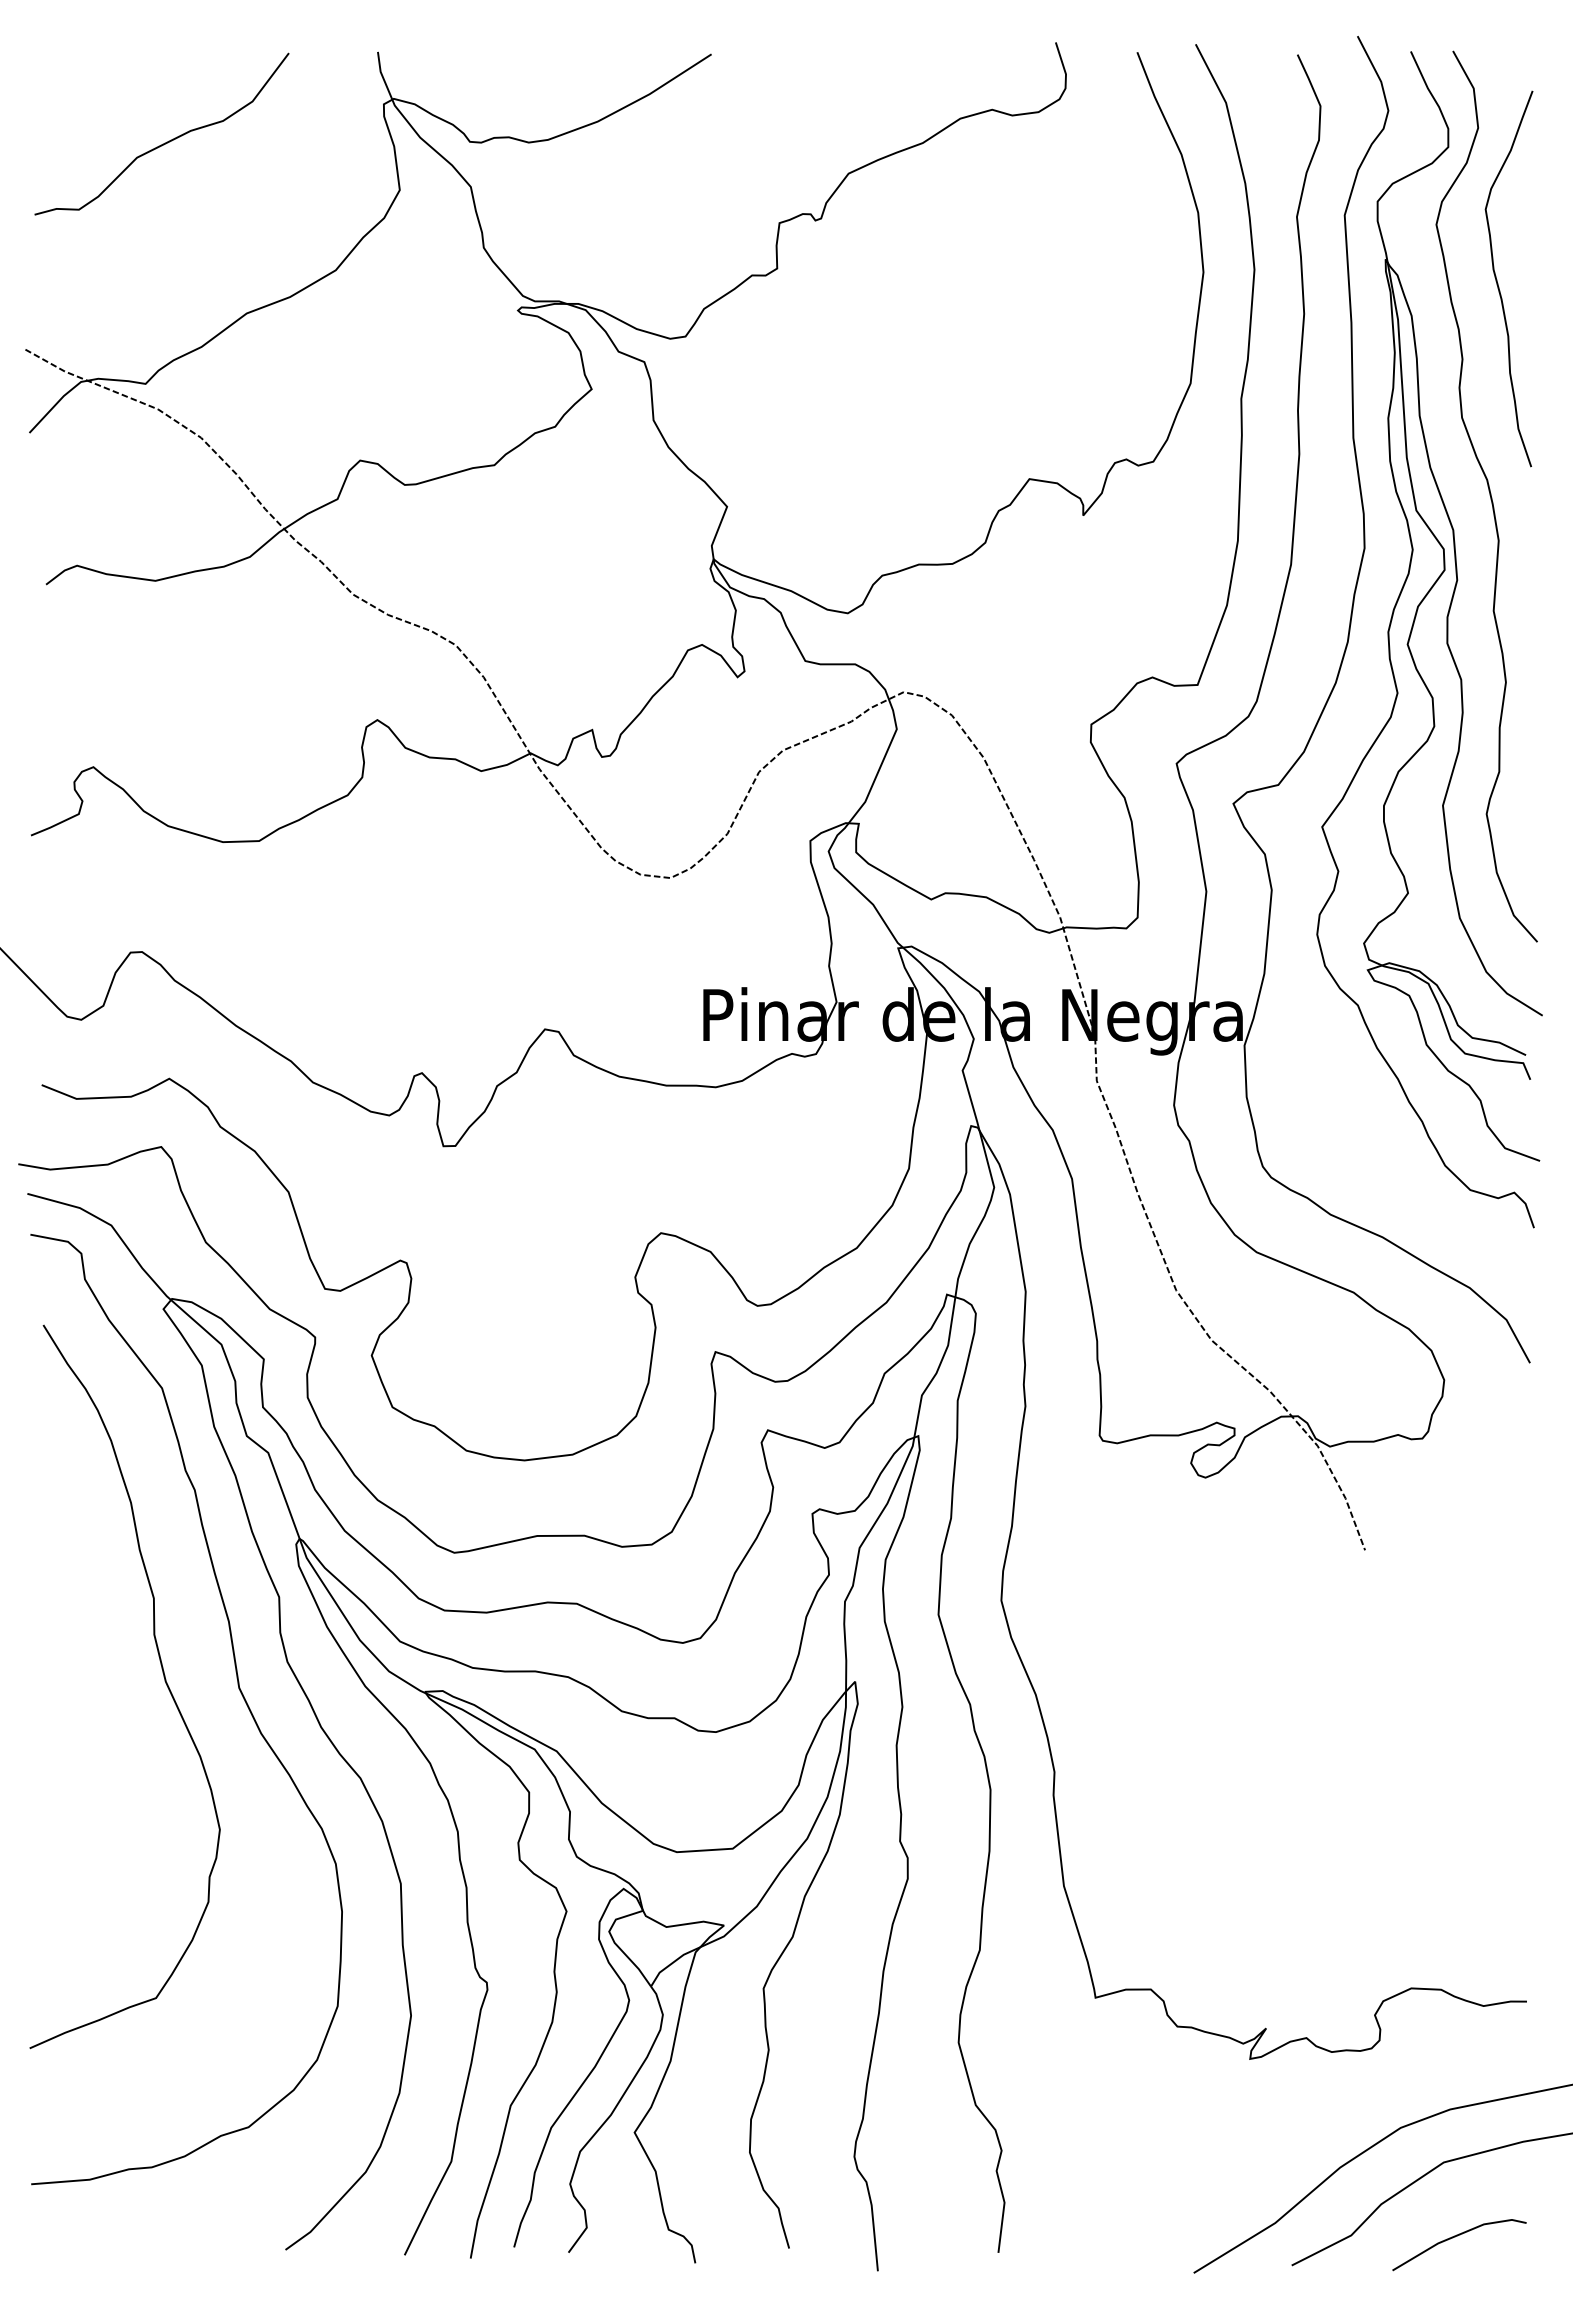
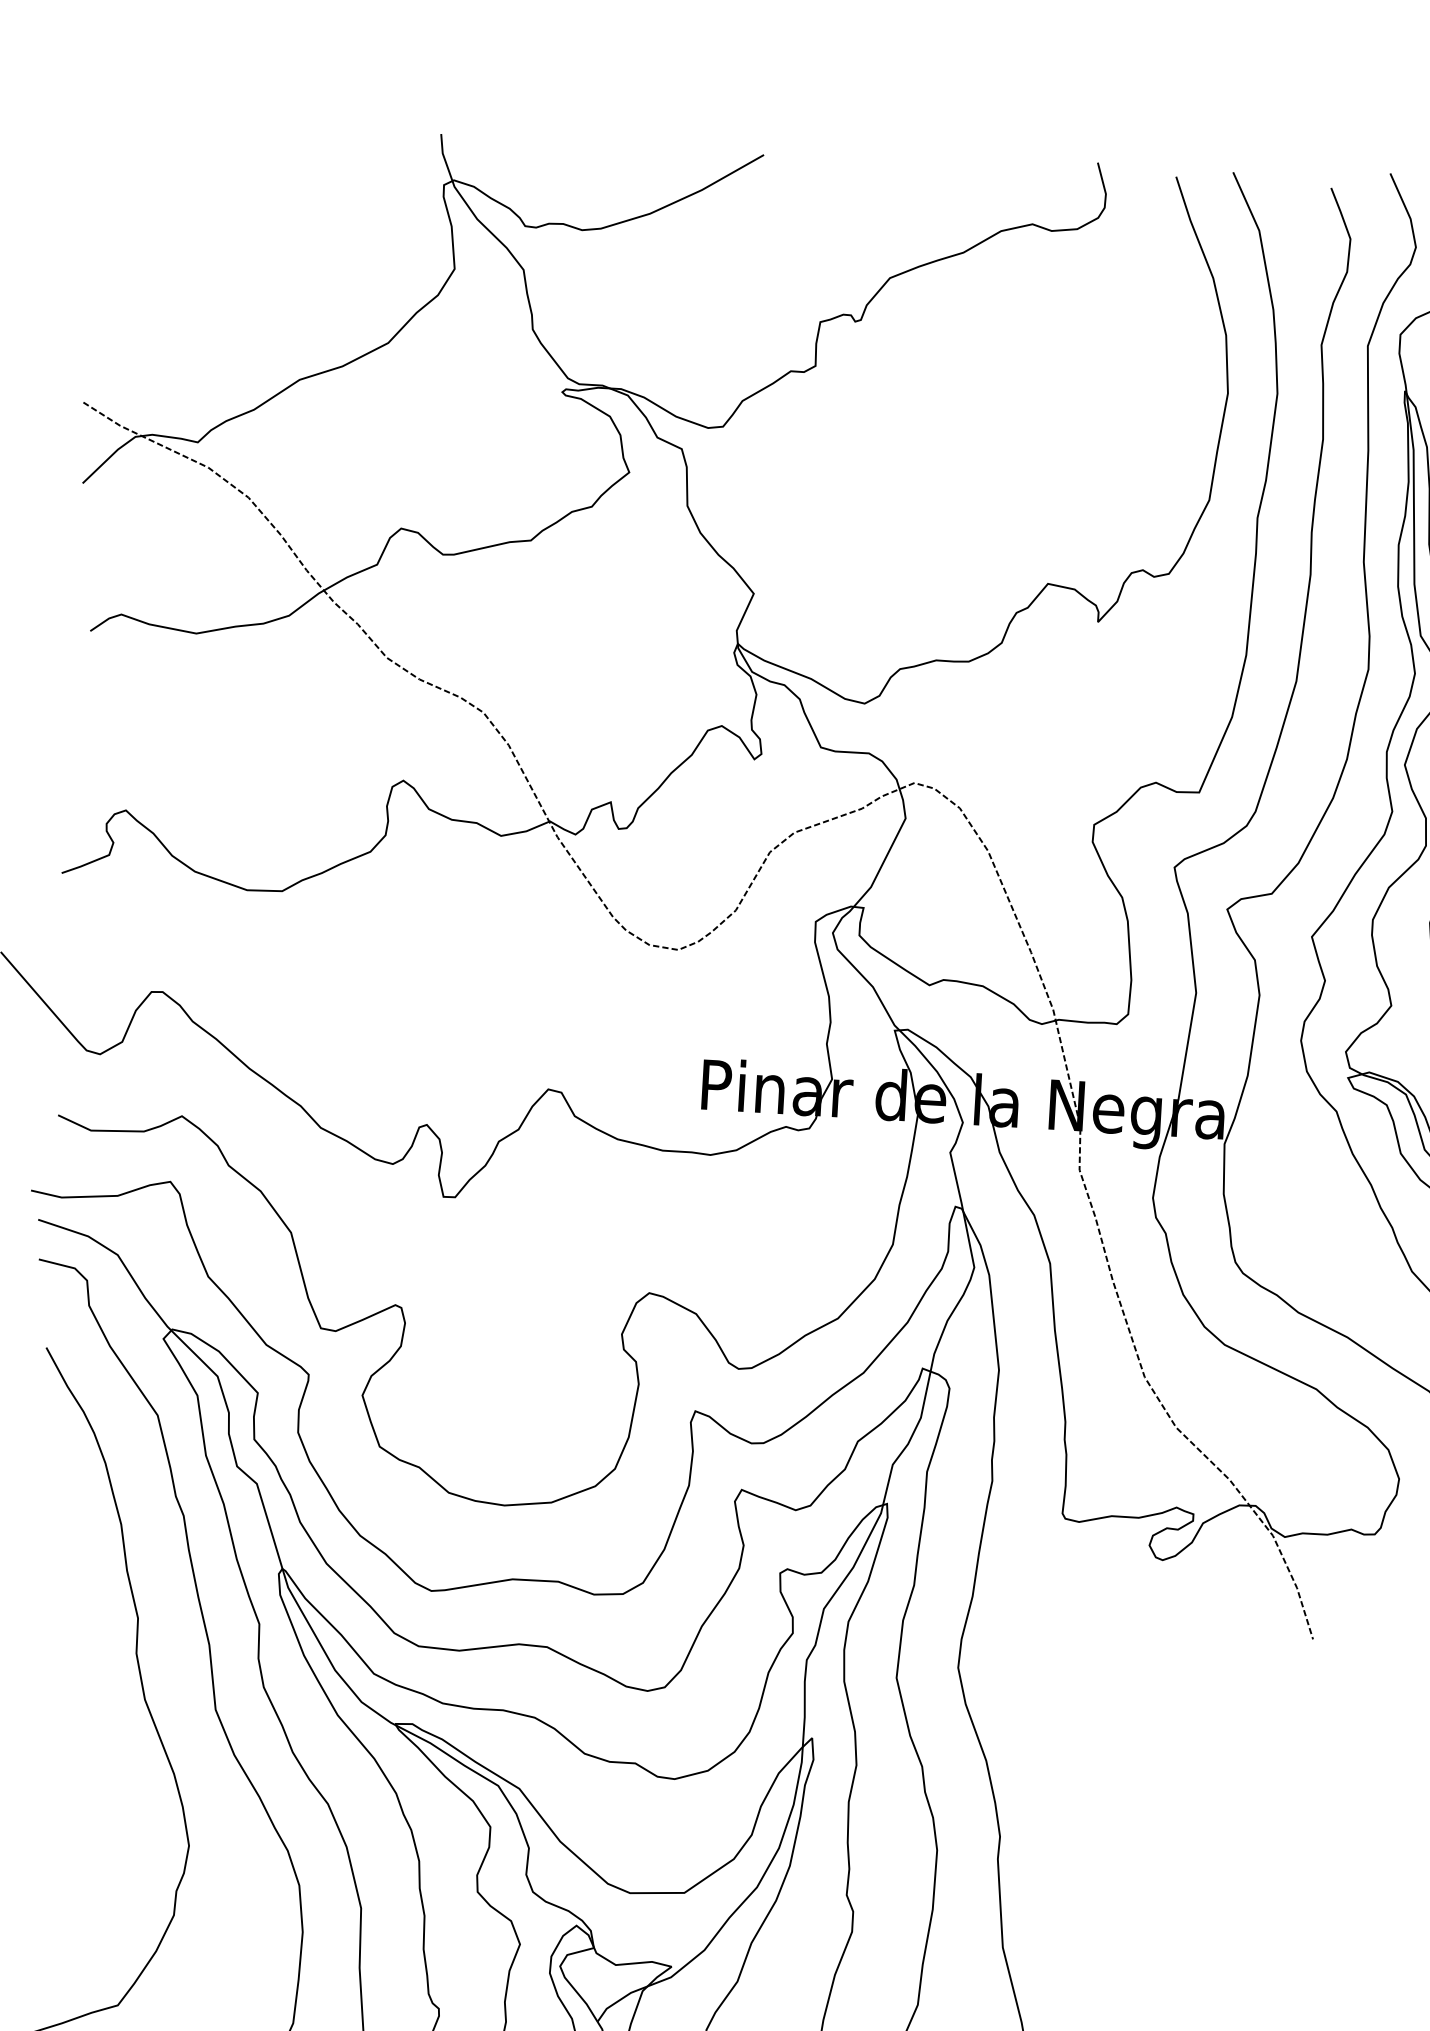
part: (165, 142) -> (230, 209), removed

